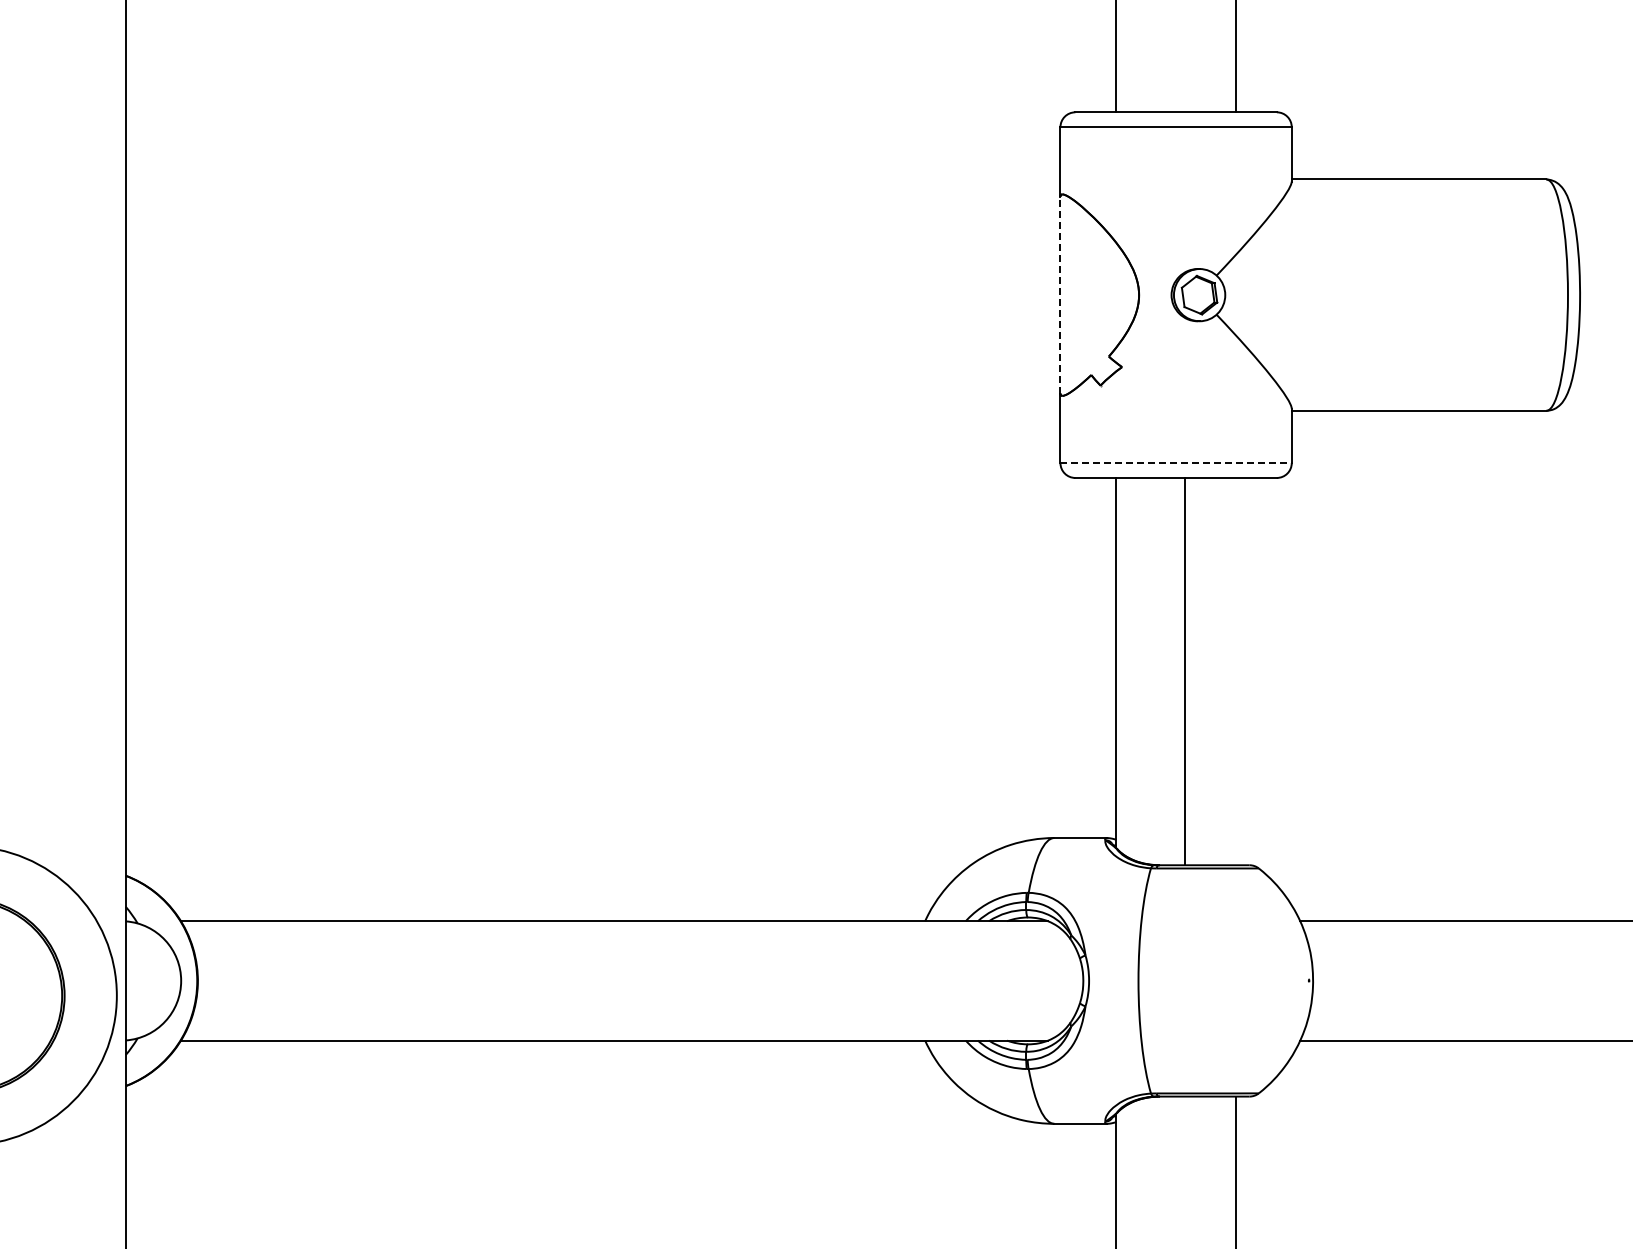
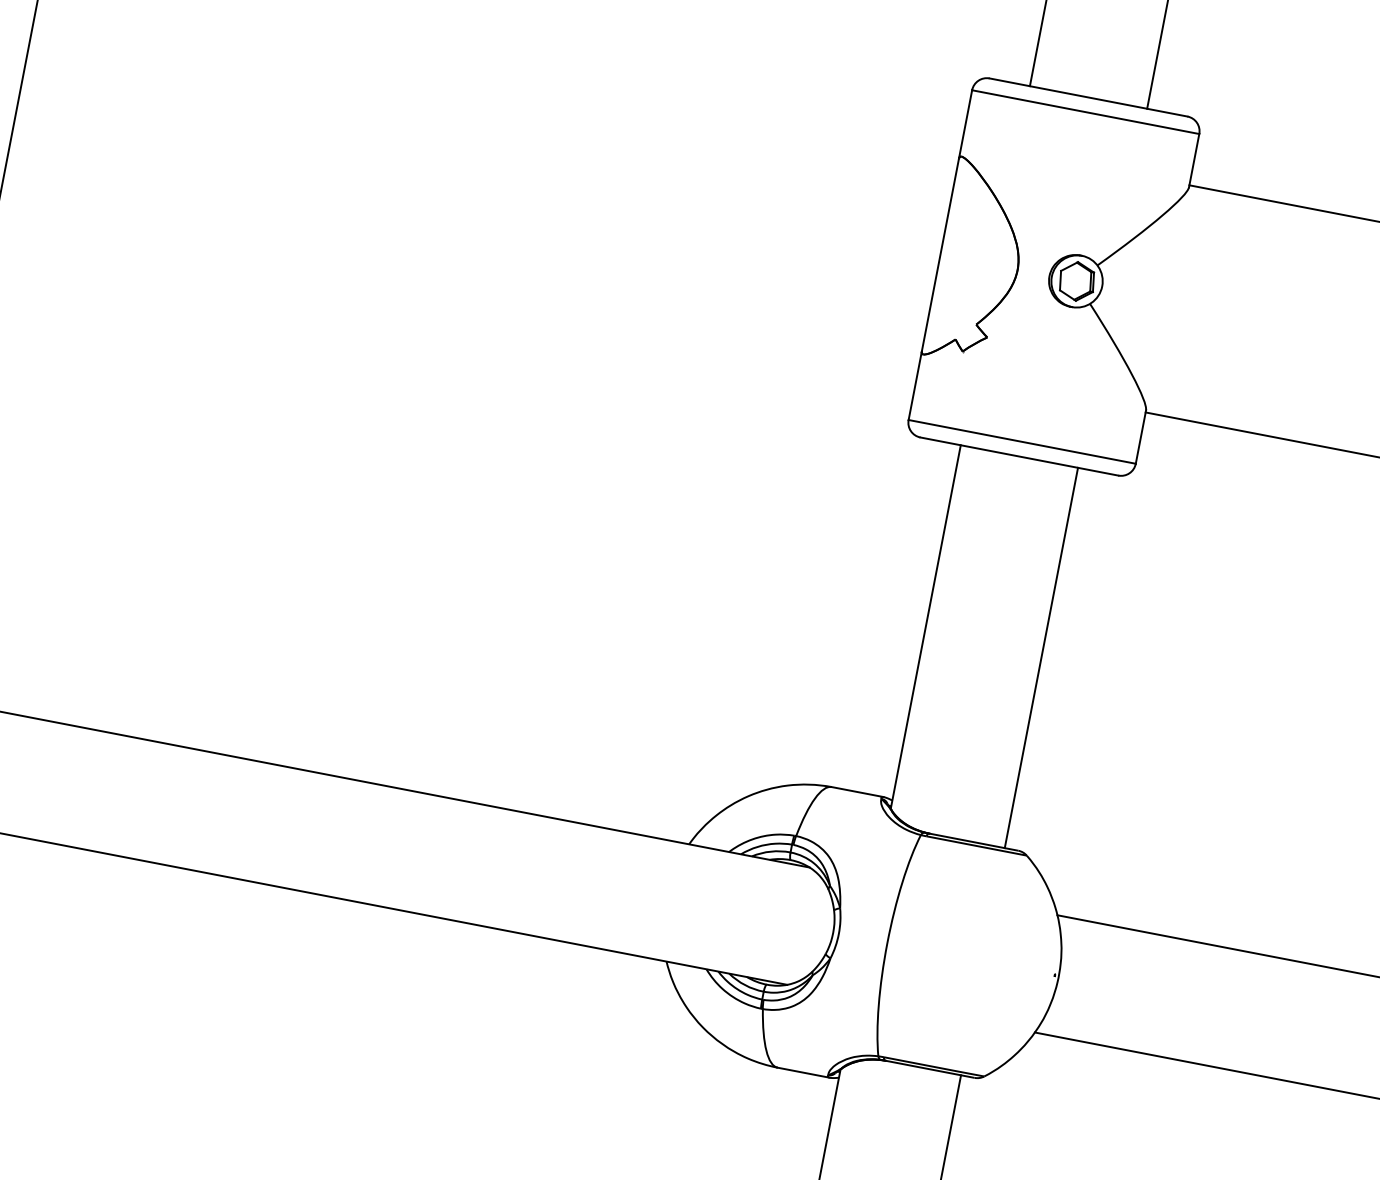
line: (1060, 294) -> (940, 254), dashed -> solid
line: (1176, 463) -> (1022, 442), dashed -> solid
line: (1184, 671) -> (1041, 657), moved

